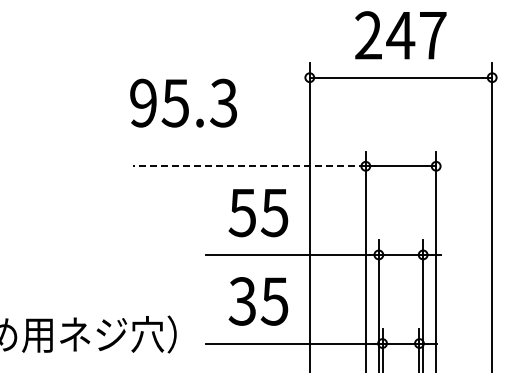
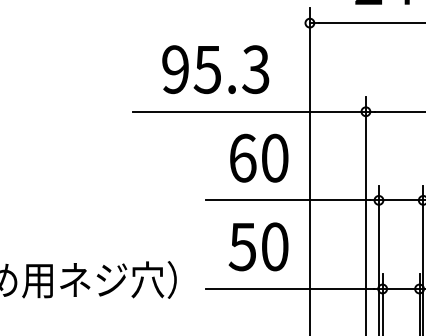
text: (183, 102) -> (215, 68), moved
line: (249, 166) -> (249, 111), dashed -> solid
text: (258, 212) -> (258, 157), 55 -> 60
text: (258, 301) -> (258, 246), 35 -> 50

